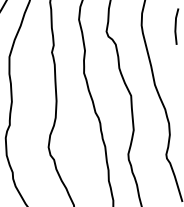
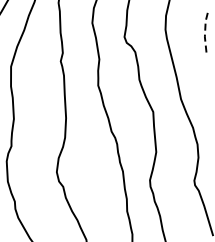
line: (175, 26) -> (205, 31), solid -> dashed

